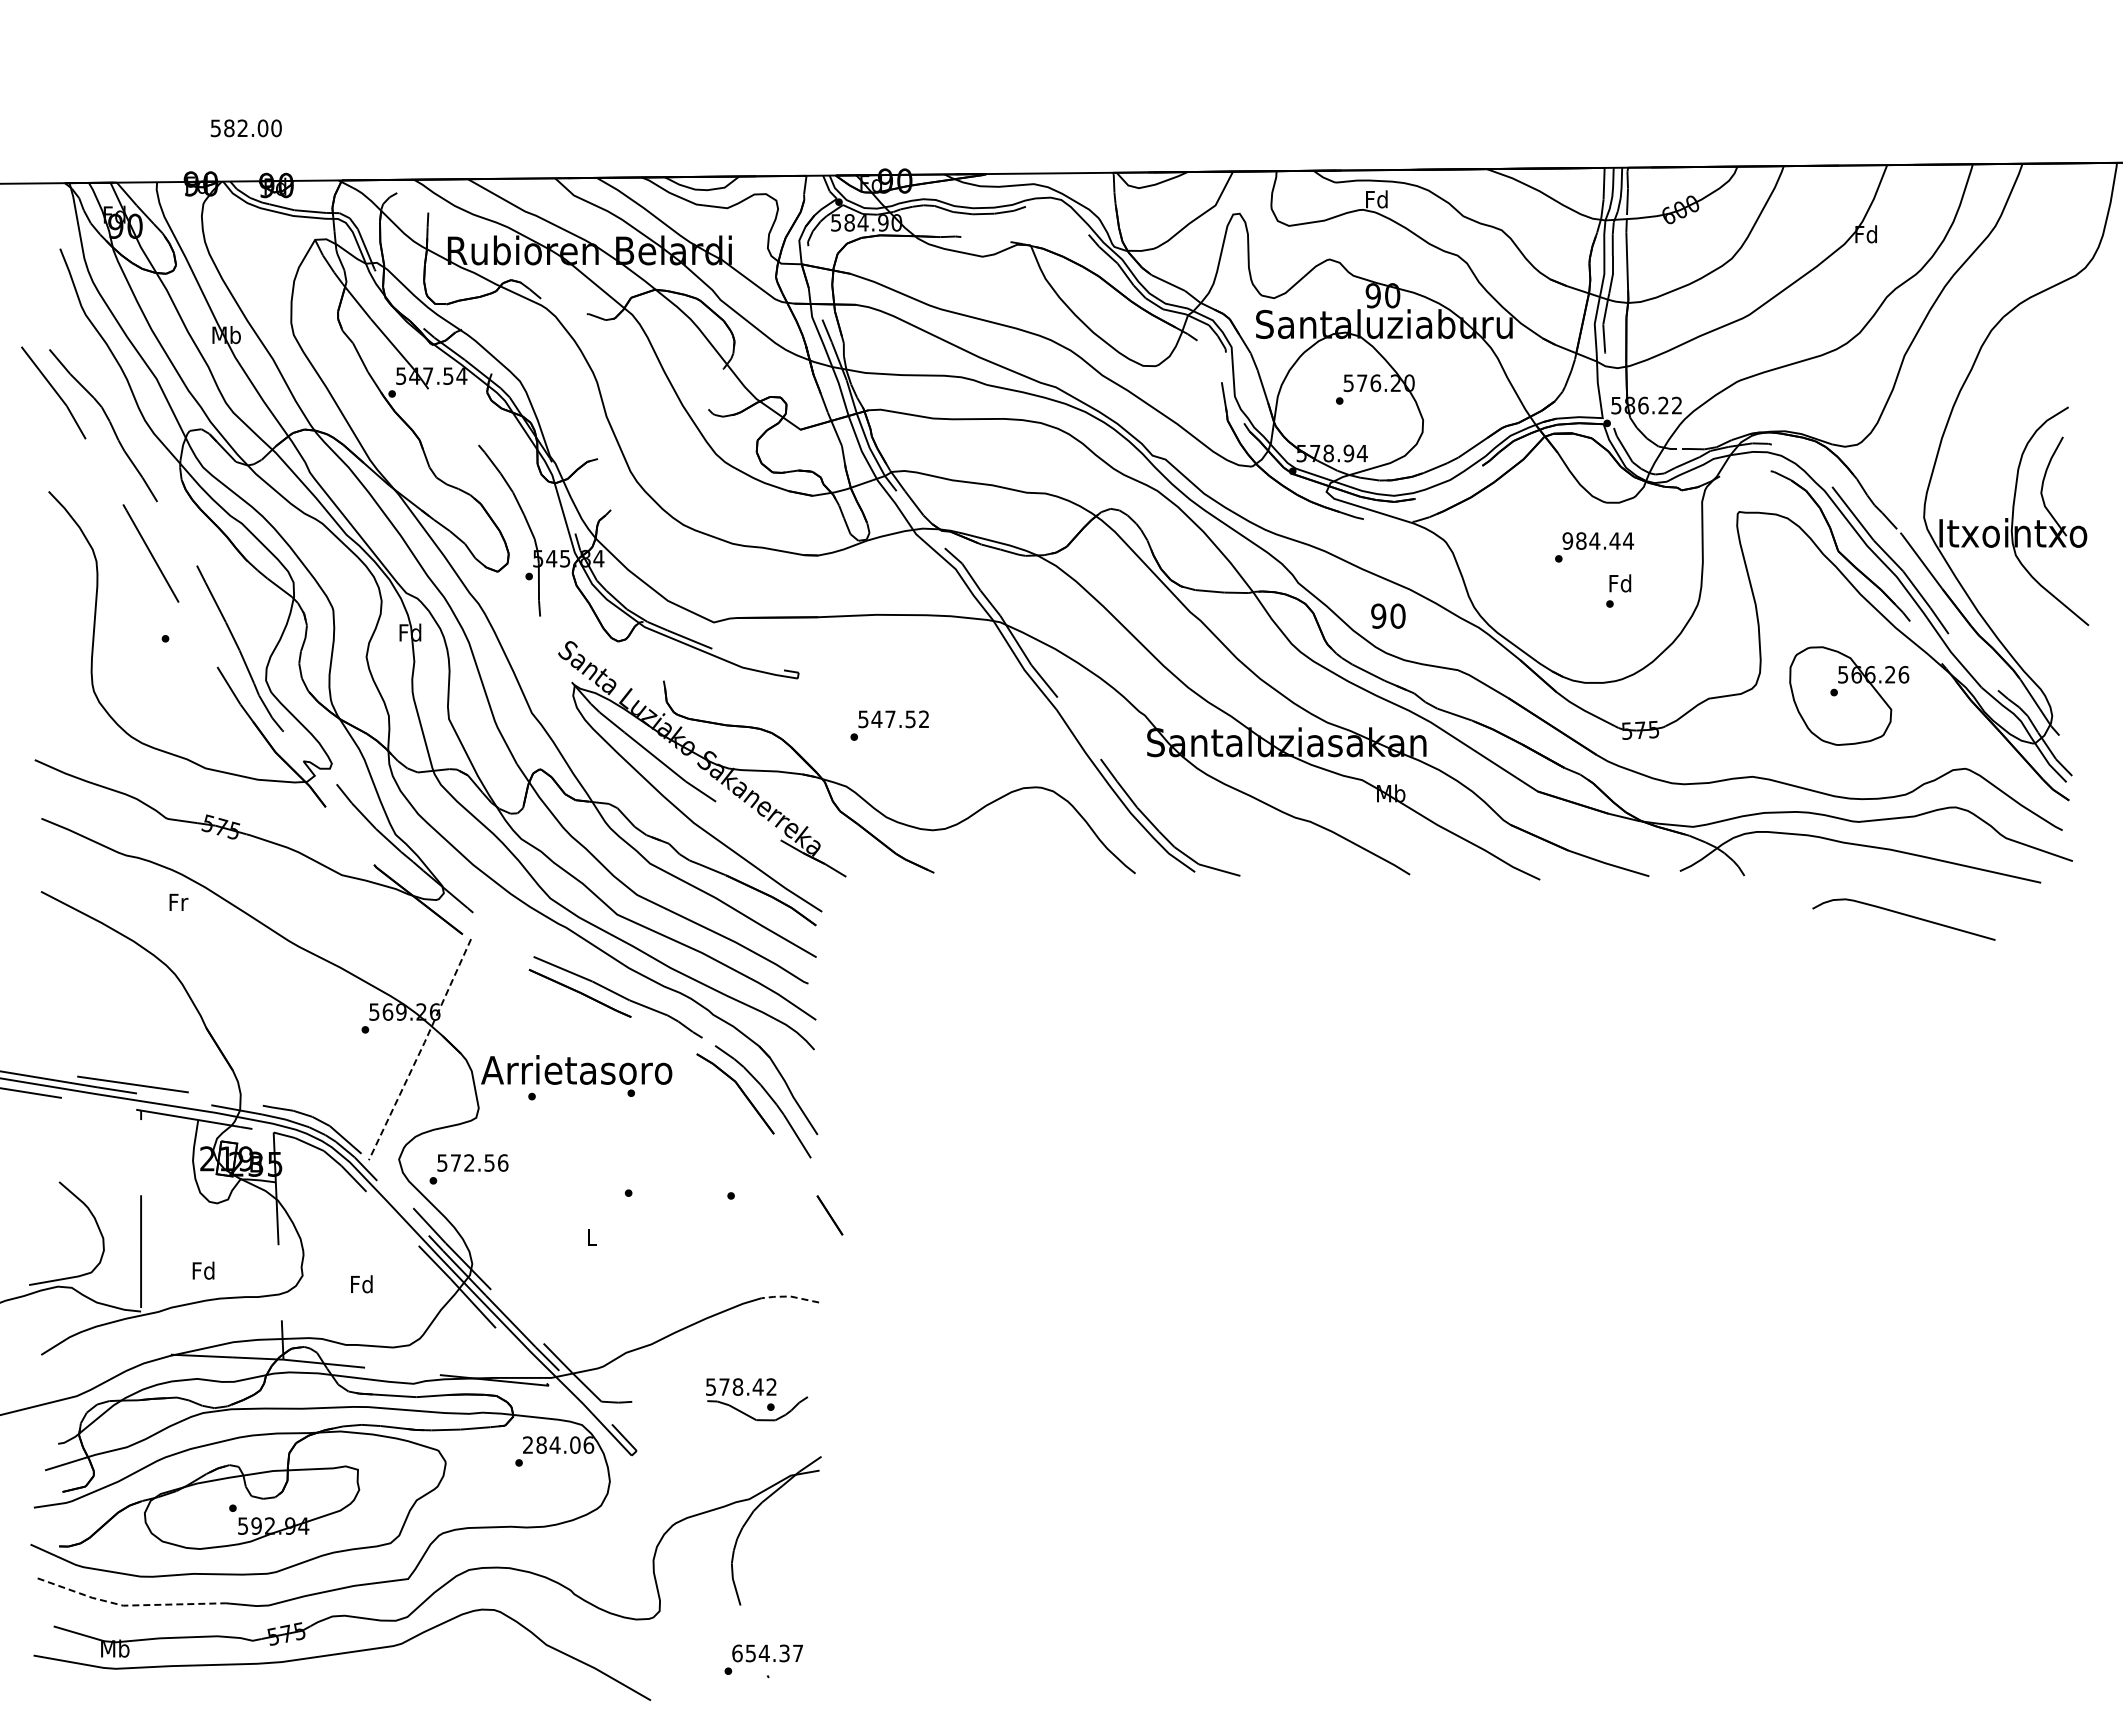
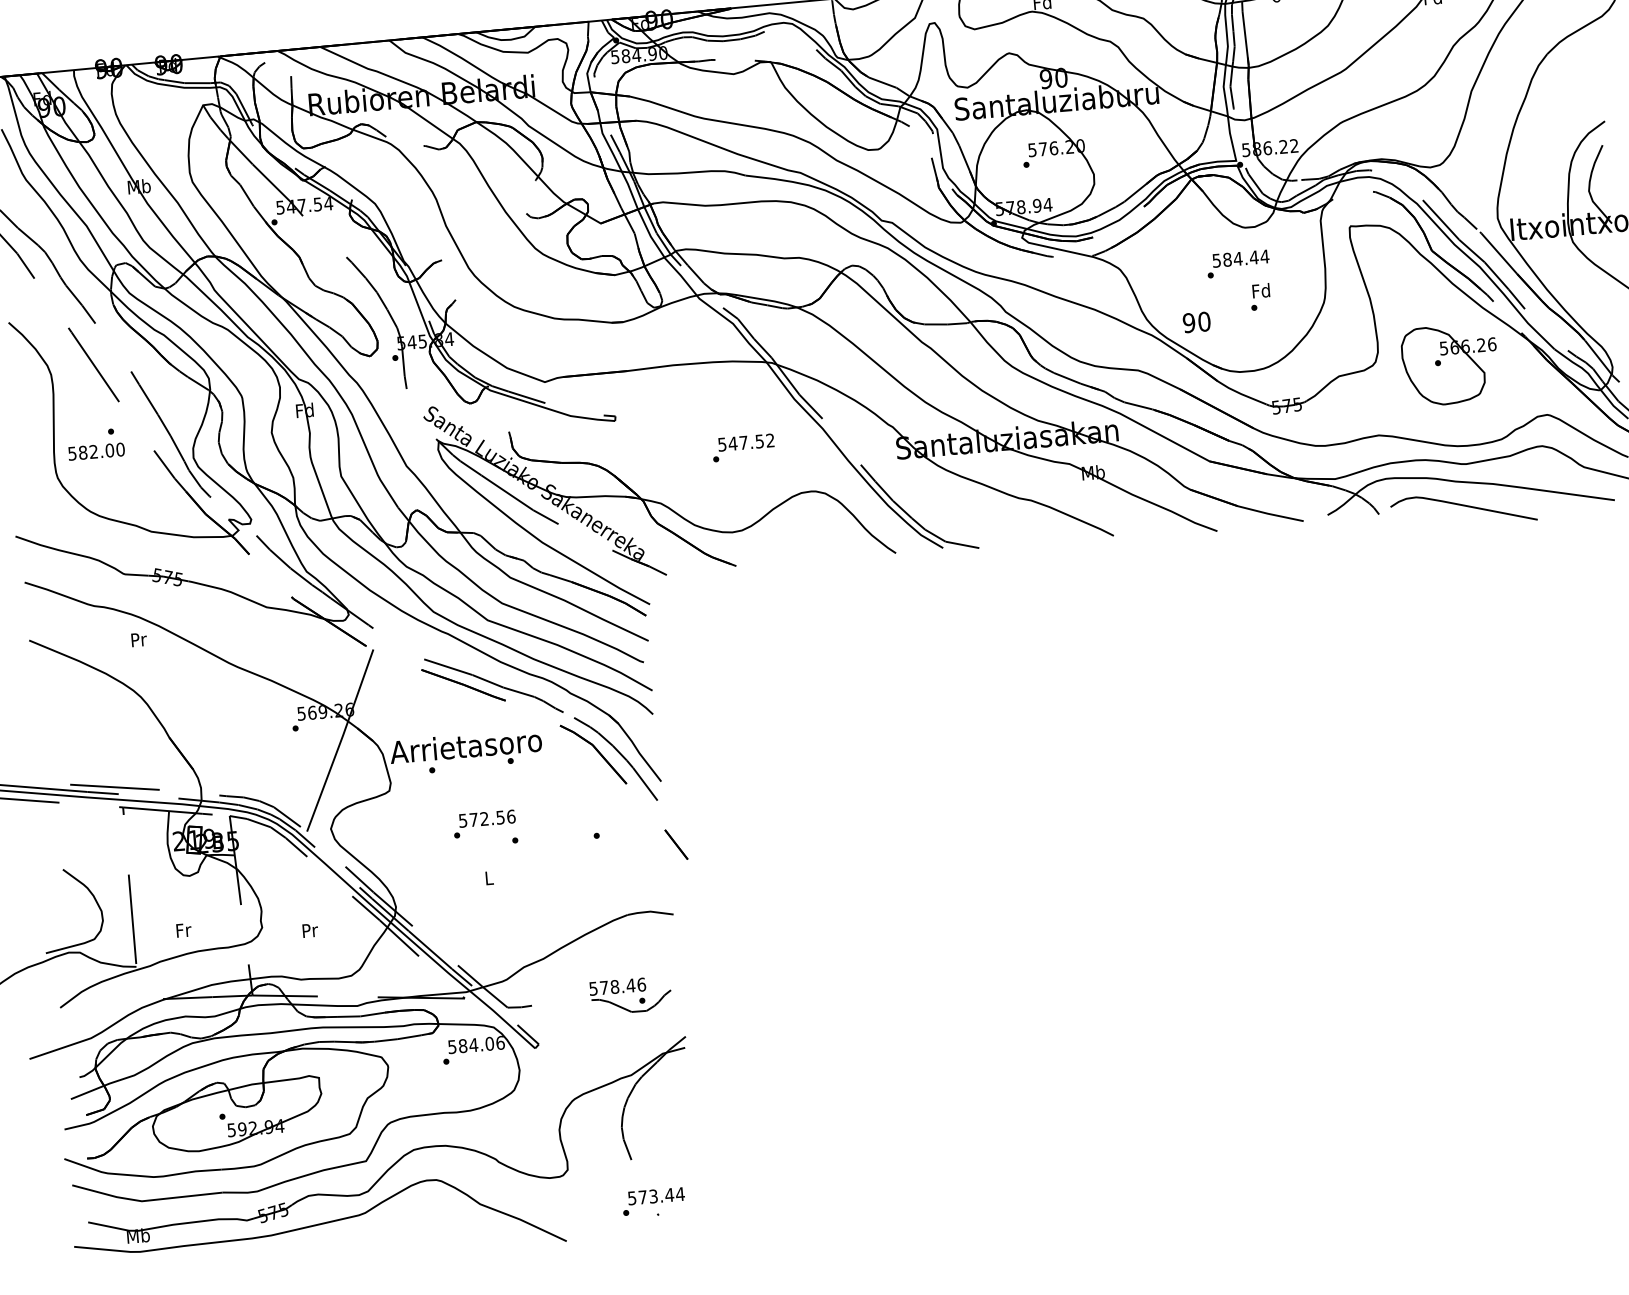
text: (245, 128) -> (95, 451), moved
text: (1567, 540) -> (1216, 260), 984.44 -> 584.44
text: (1388, 615) -> (1196, 321), moved
text: (889, 725) -> (743, 447), moved
text: (178, 901) -> (138, 639), Fr -> Pr
curve: (1903, 915) -> (1463, 506), moved
line: (421, 1049) -> (341, 740), dashed -> solid
text: (468, 1169) -> (484, 824), moved
text: (203, 1270) -> (183, 930), Fd -> Fr
text: (361, 1284) -> (309, 930), Fd -> Pr
line: (790, 1296) -> (650, 911), dashed -> solid
text: (771, 1386) -> (641, 984), 578.42 -> 578.46
text: (527, 1444) -> (451, 1046), 284.06 -> 584.06
line: (128, 1605) -> (146, 1200), dashed -> solid
text: (767, 1653) -> (656, 1196), 654.37 -> 573.44

